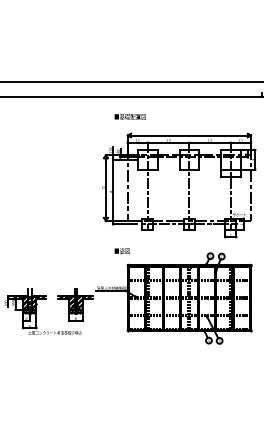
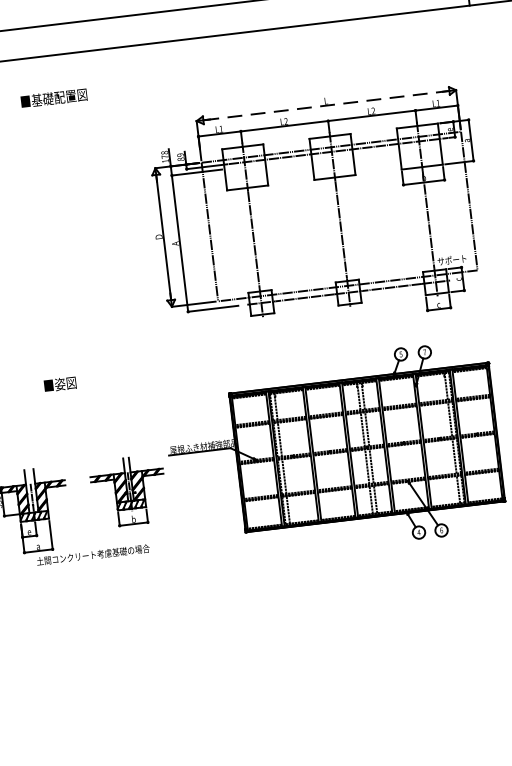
text: (129, 116) -> (52, 97), moved
line: (189, 135) -> (326, 105), solid -> dashed
text: (121, 251) -> (58, 385), moved

